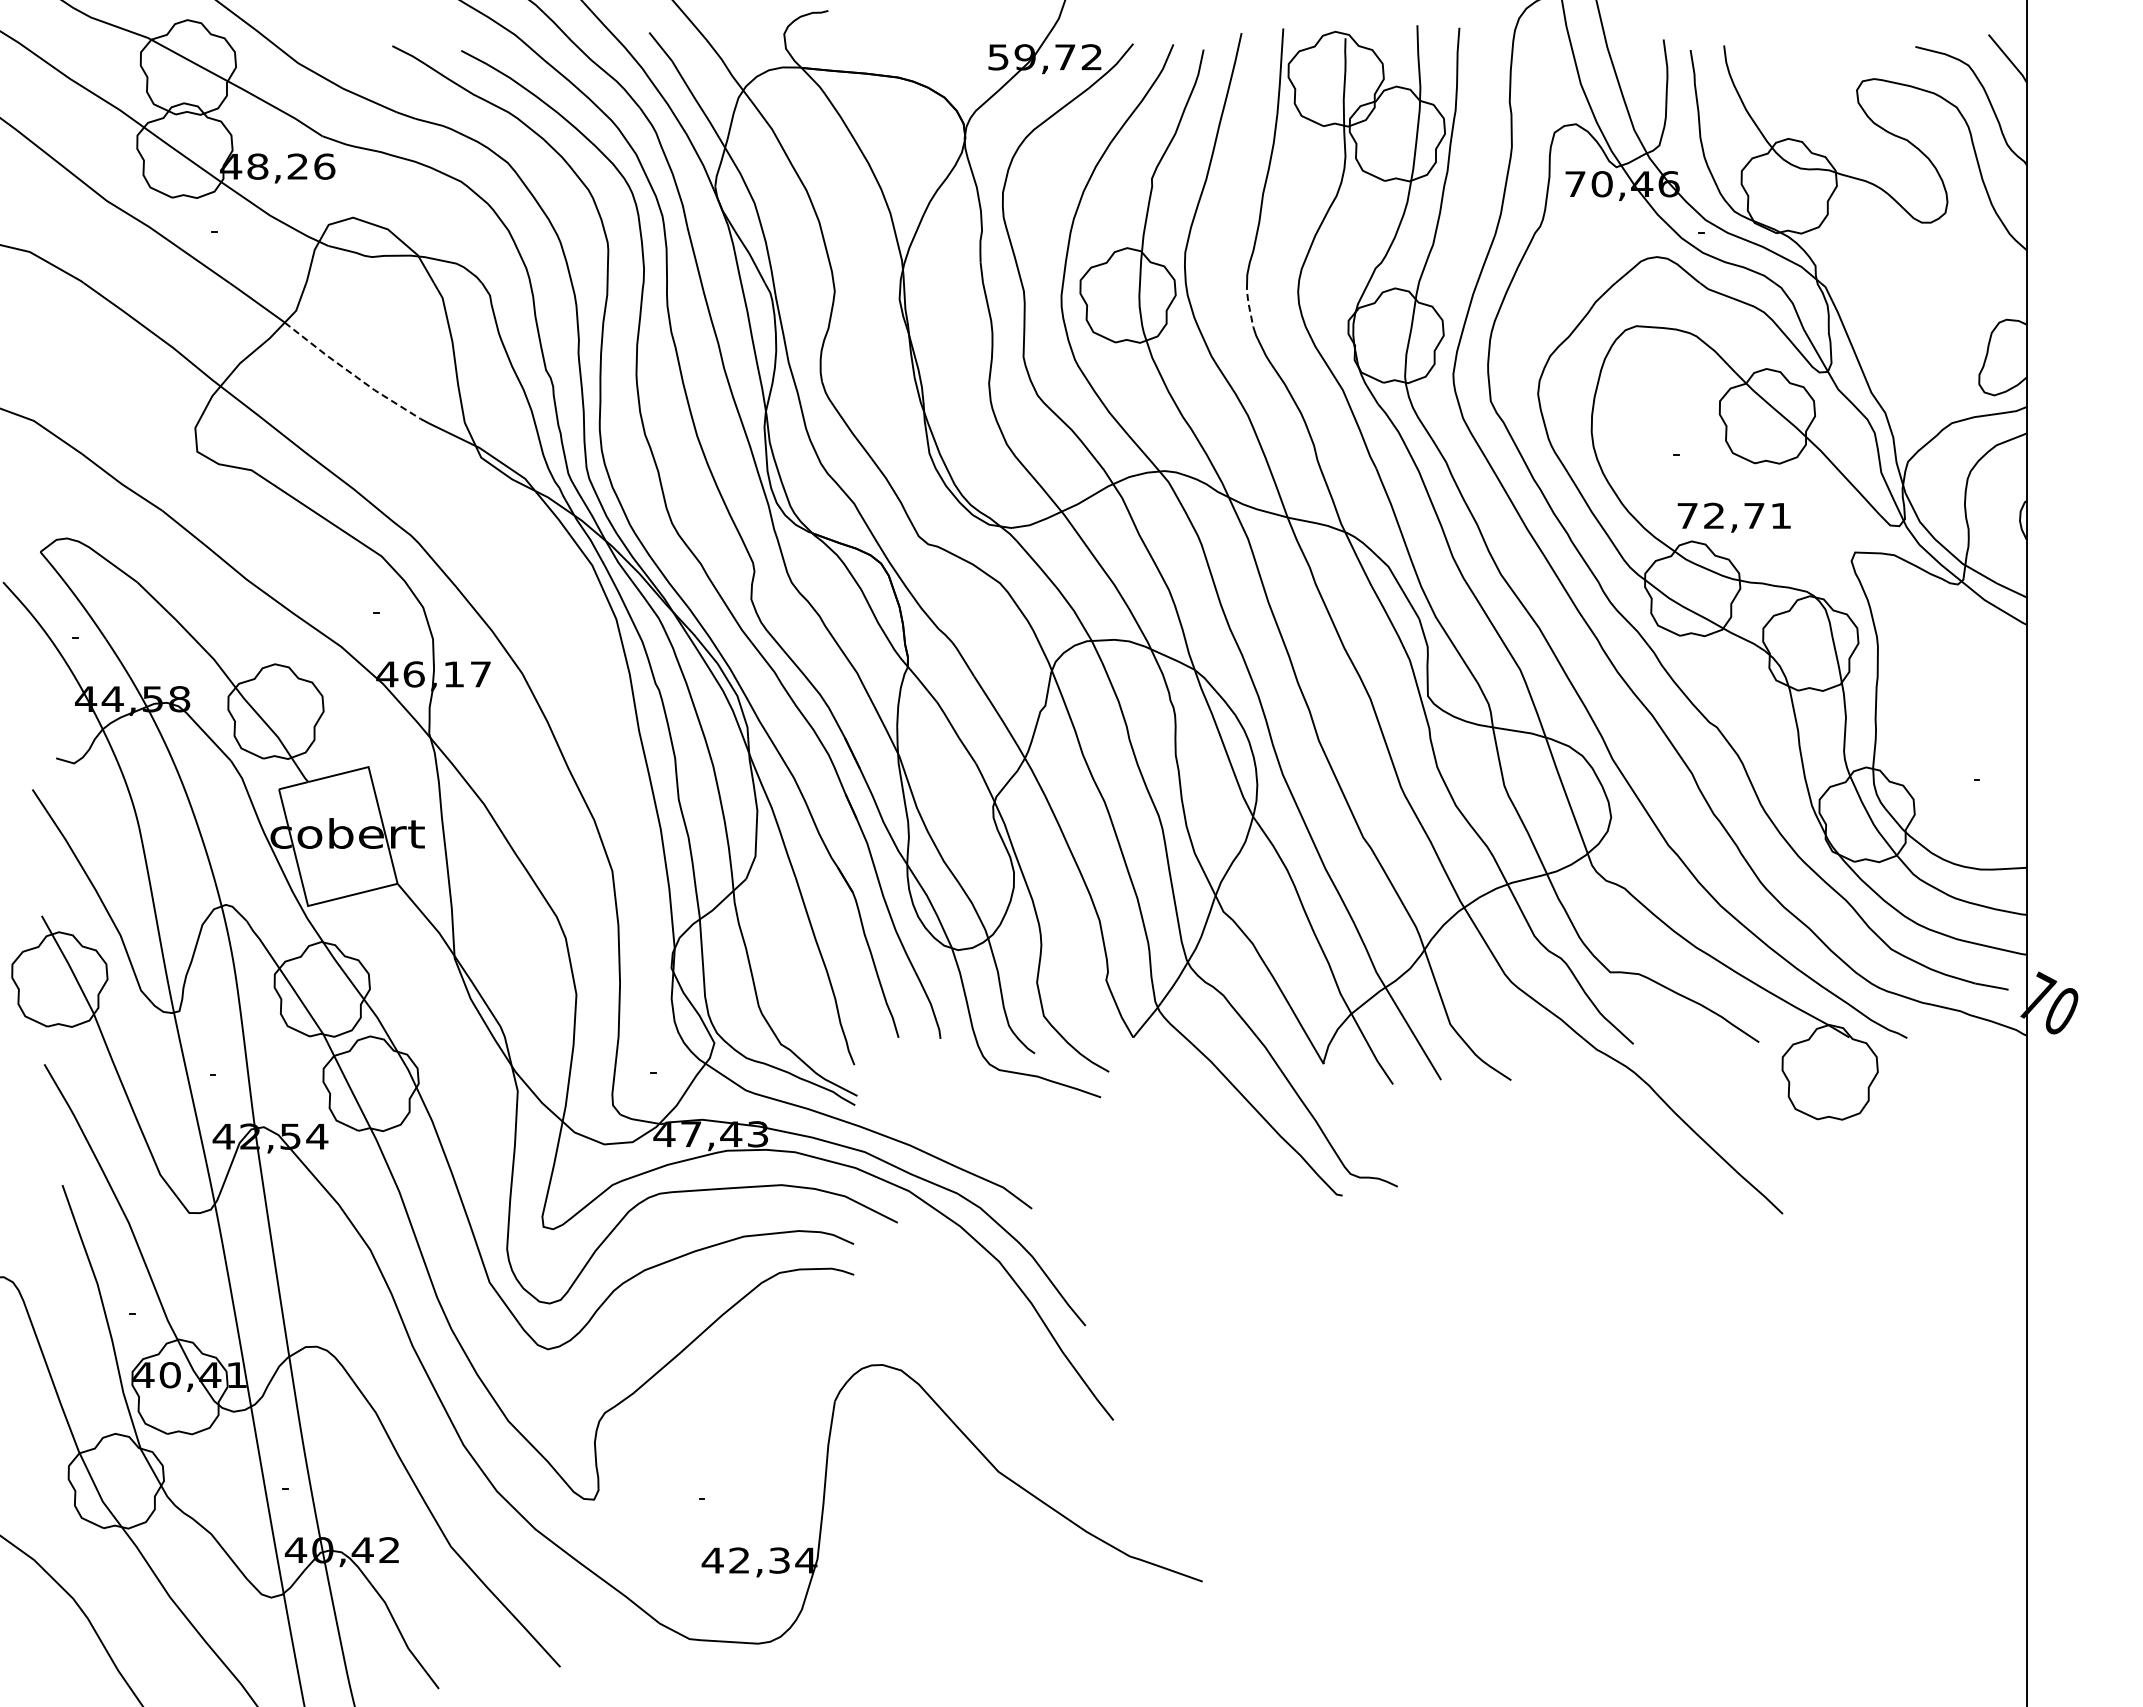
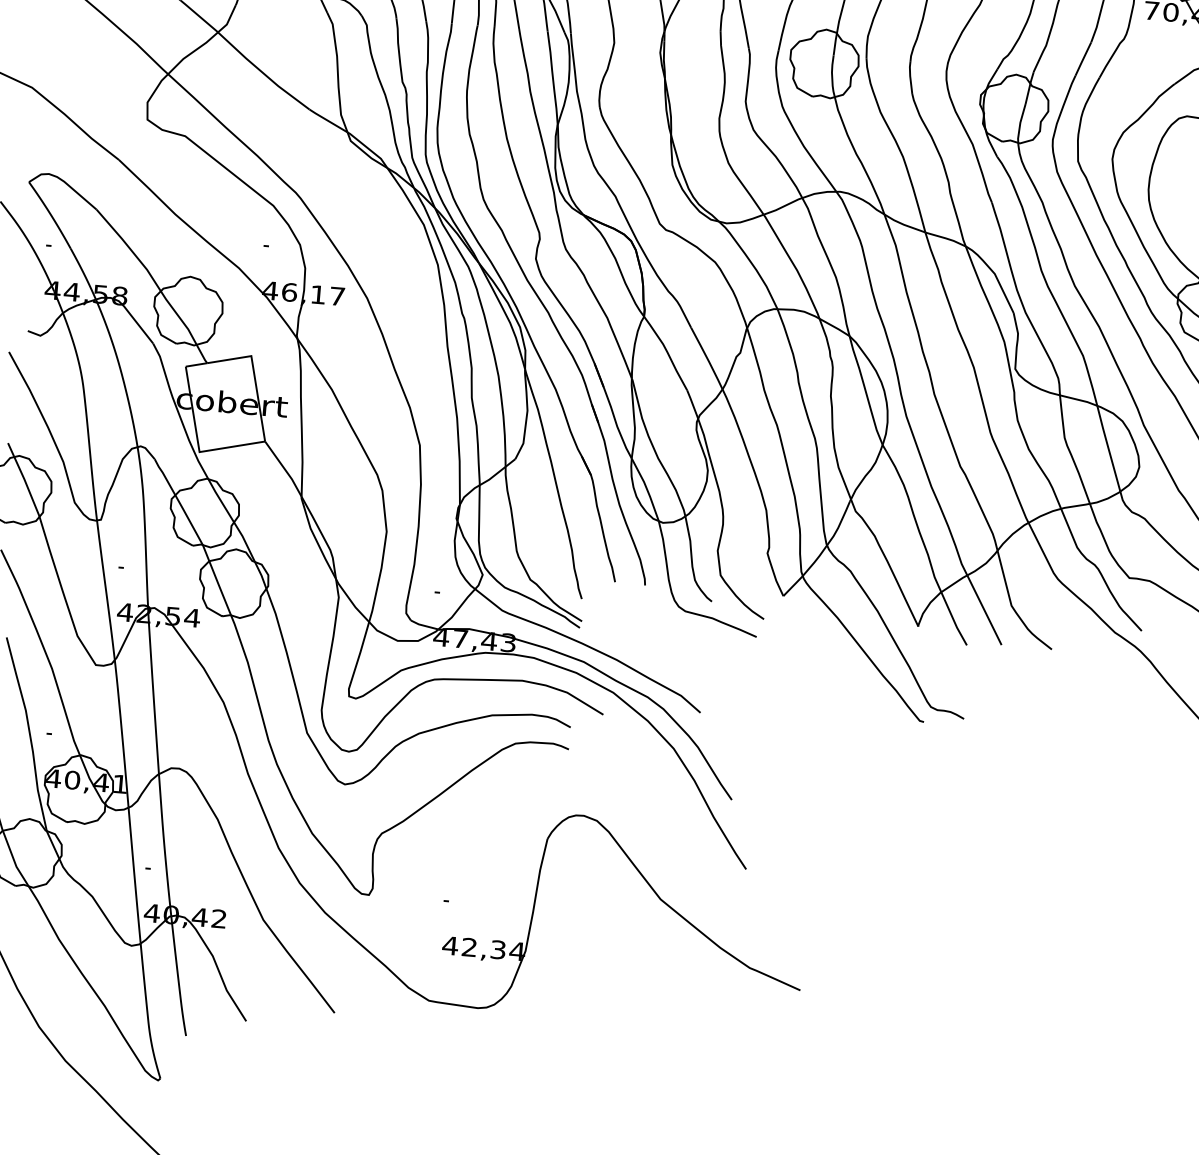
line: (1248, 303) -> (910, 76), dashed -> solid
line: (351, 373) -> (262, 72), dashed -> solid

